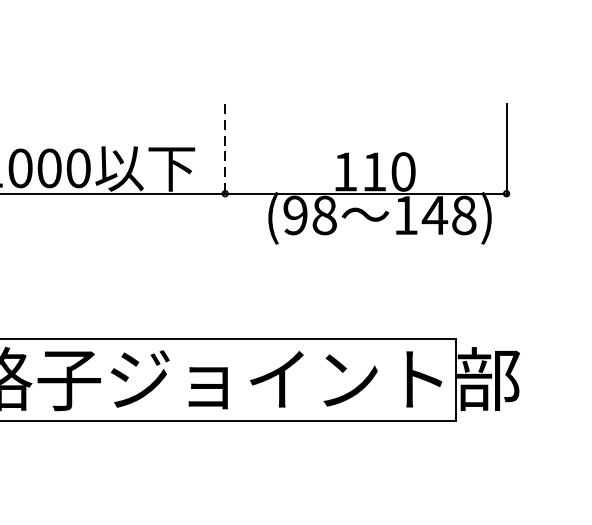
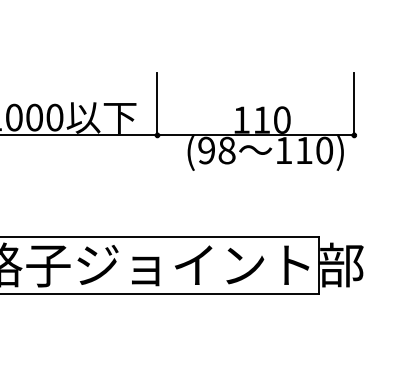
line: (225, 151) -> (157, 105), dashed -> solid
text: (449, 215) -> (314, 150), 148) -> 110)

